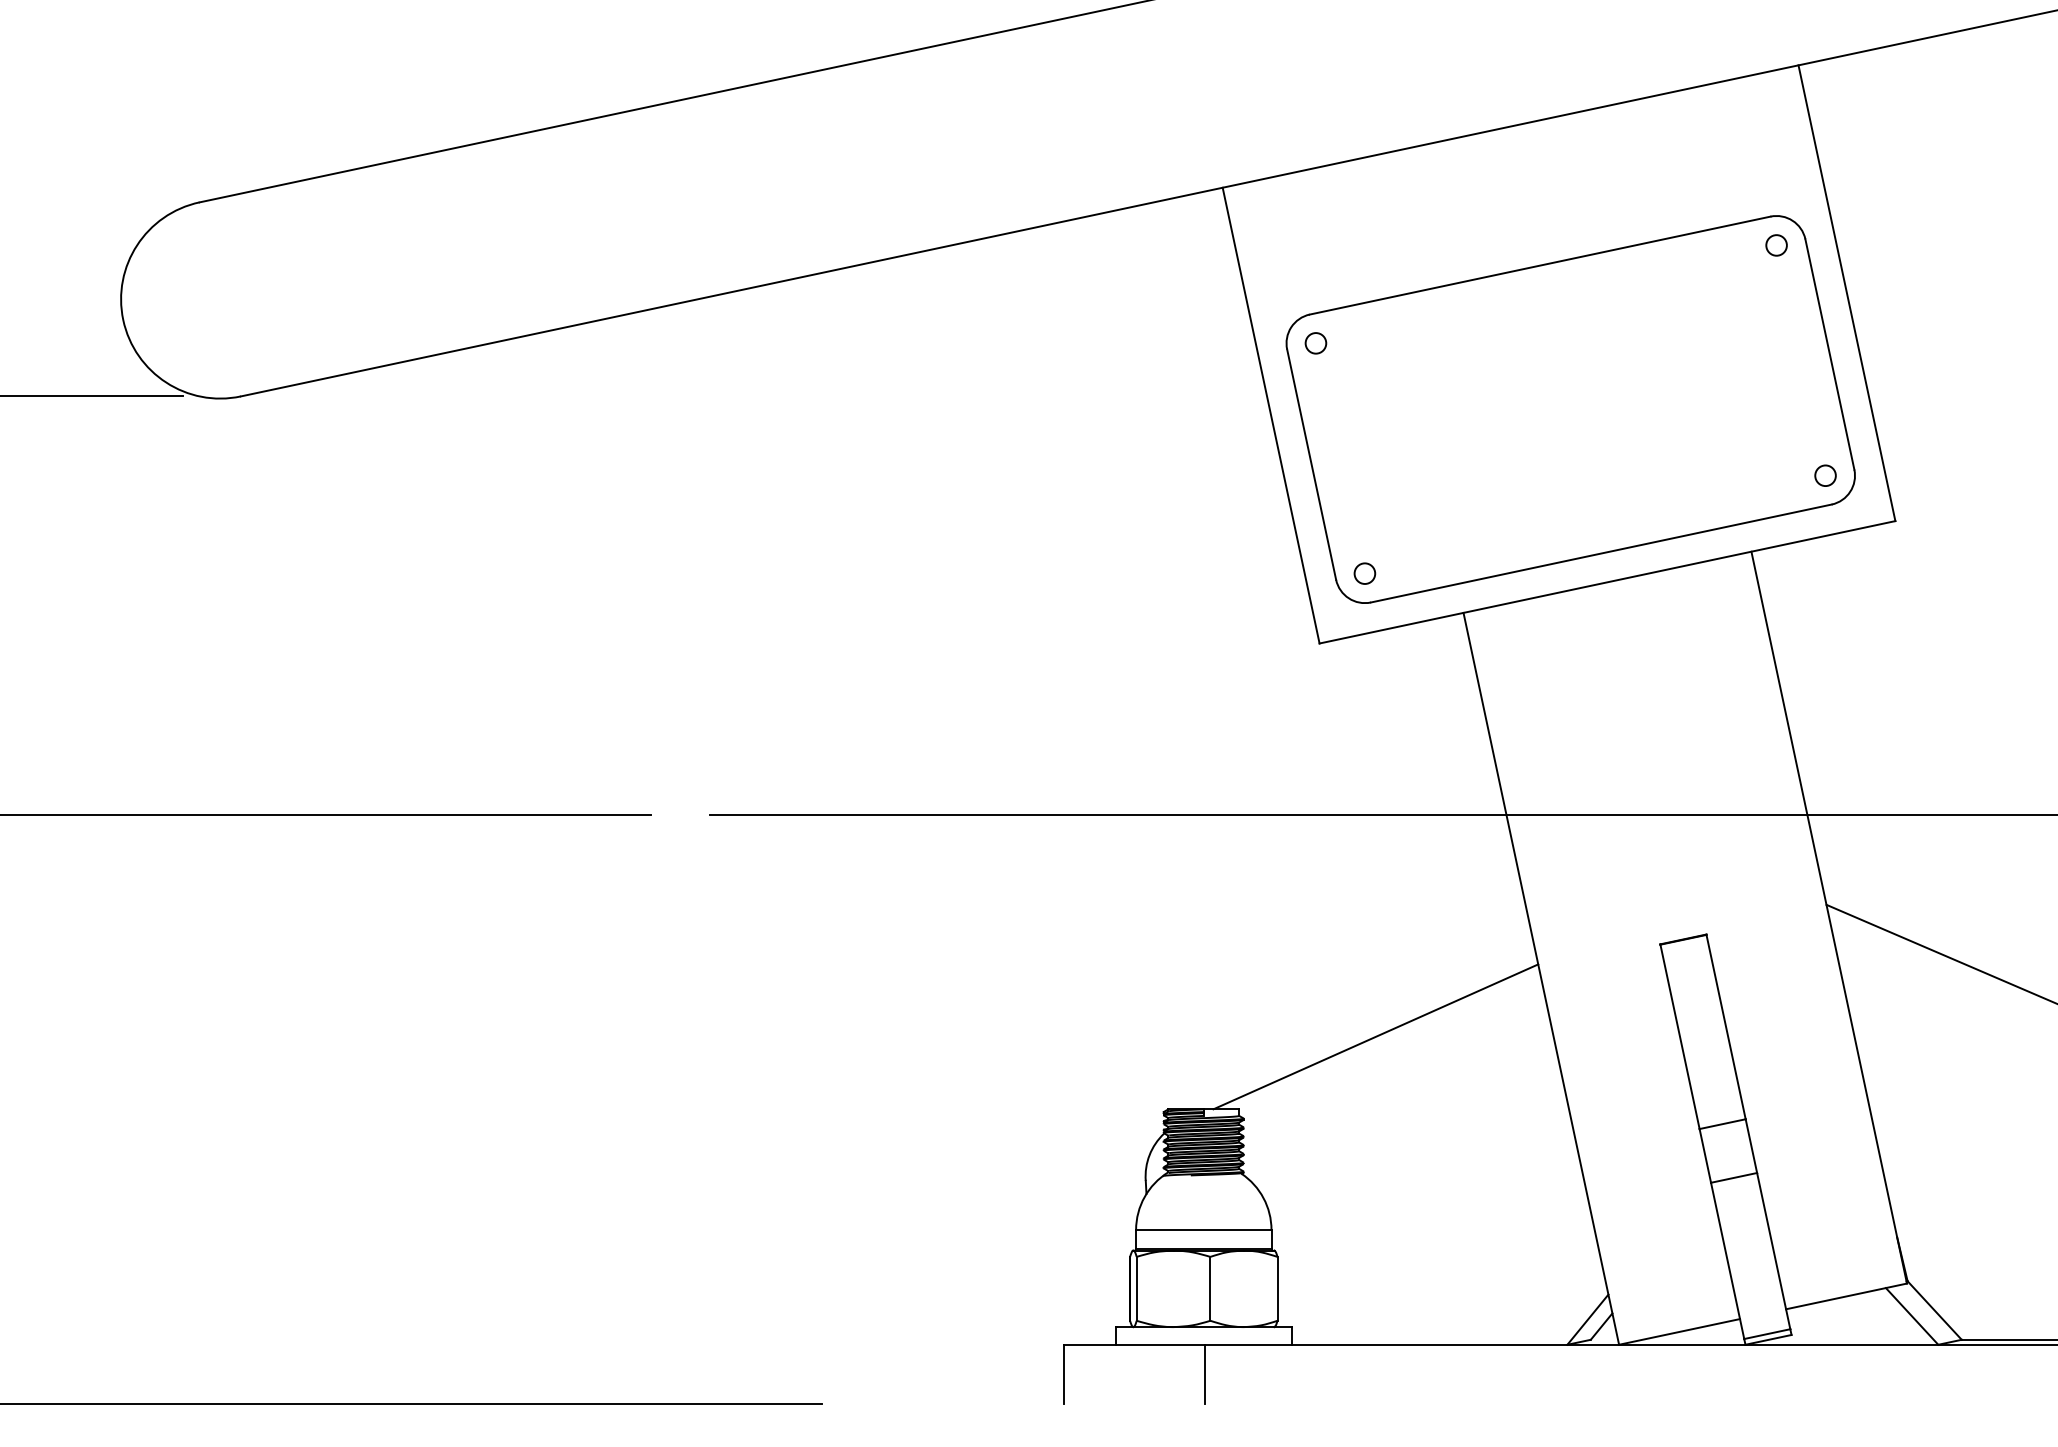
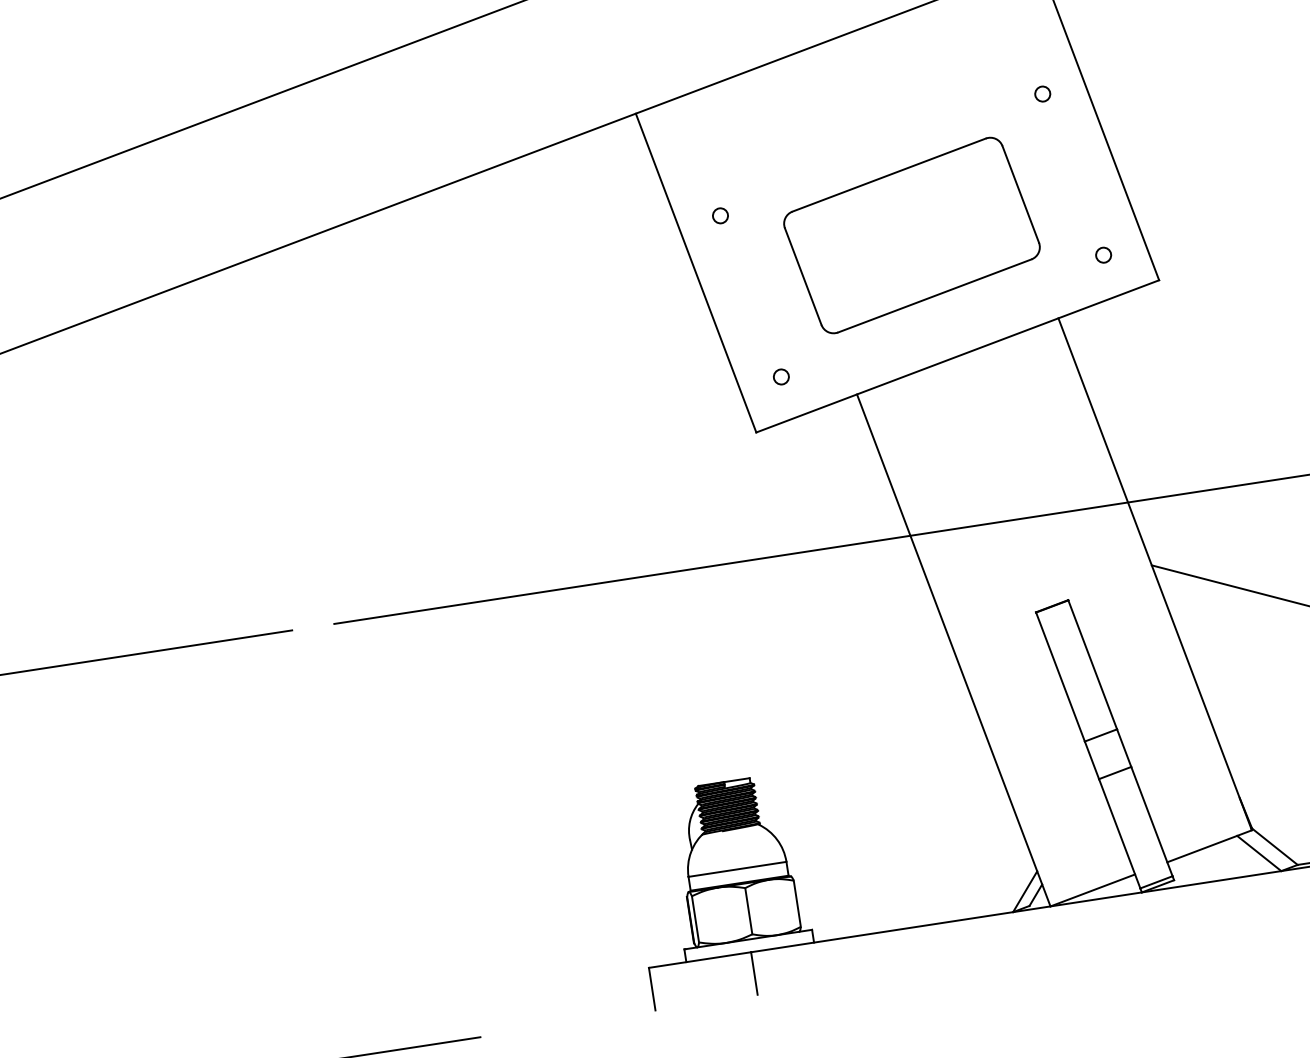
part: (1570, 409) -> (911, 235), size x0.6
line: (1375, 1036) -> (840, 710), removed

